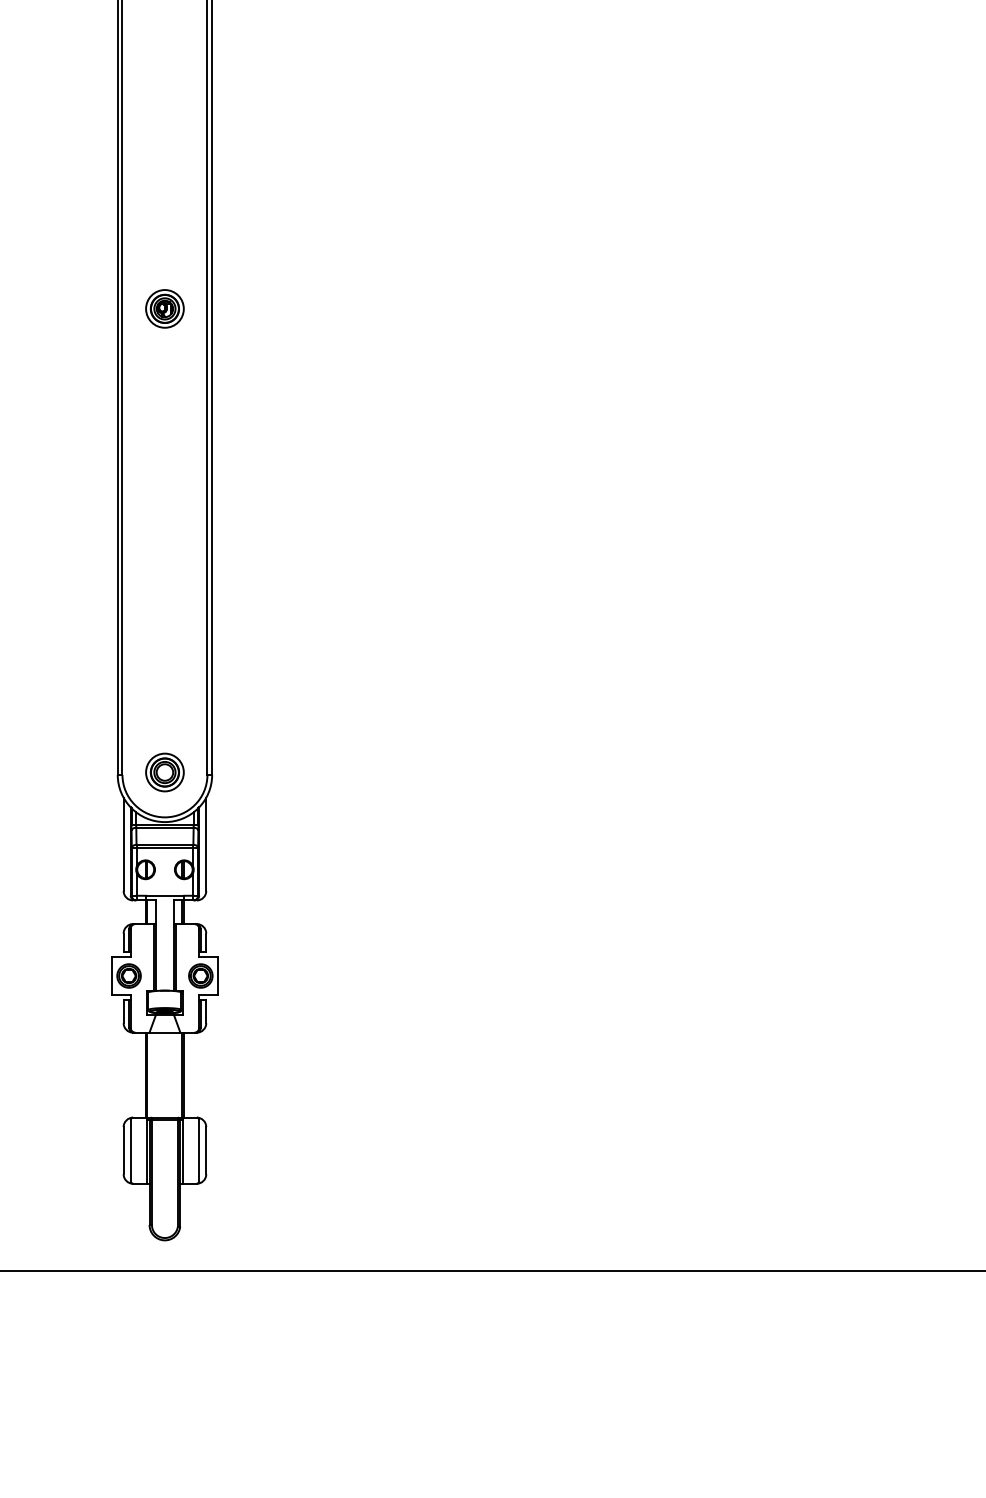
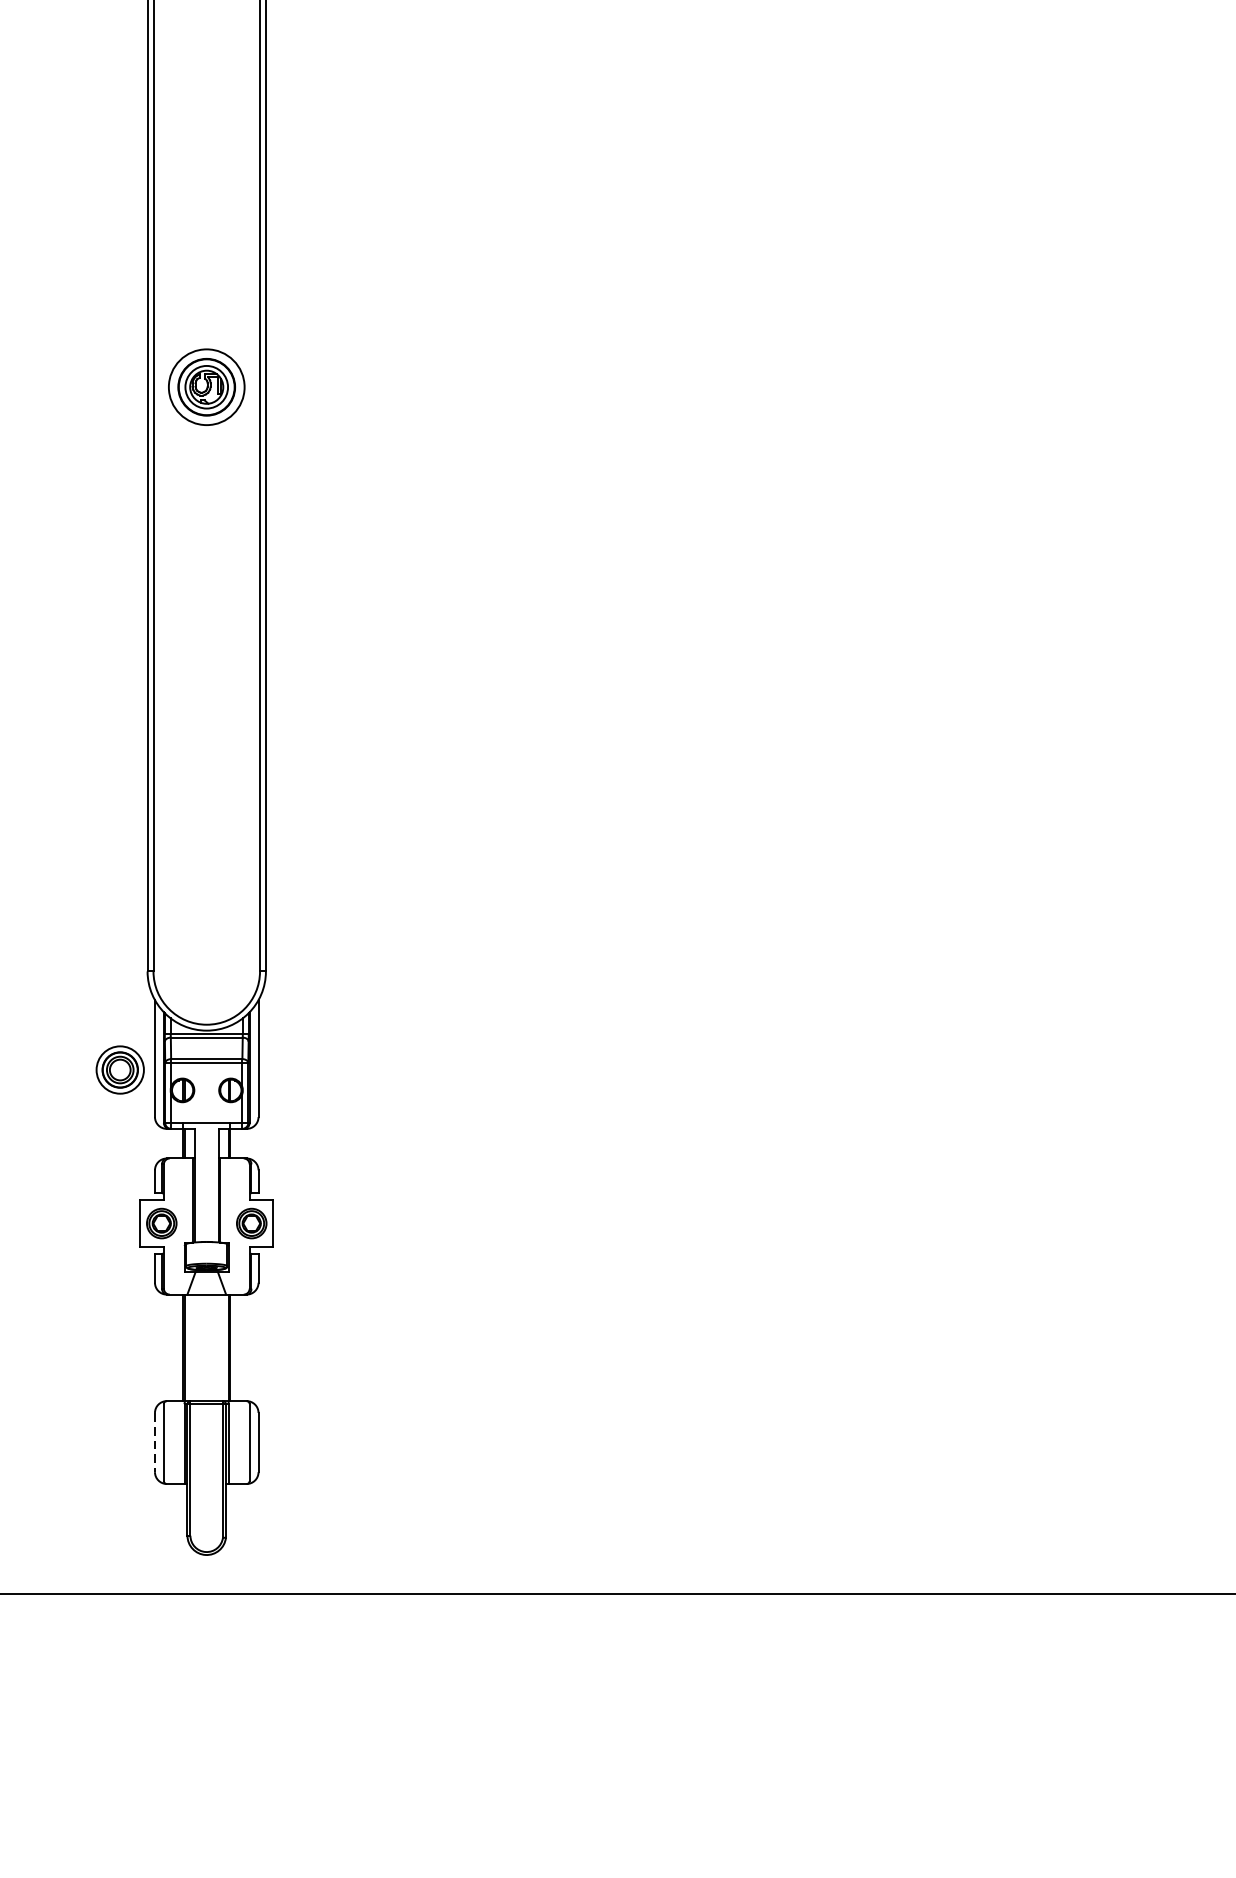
part: (164, 308) -> (206, 386), size x1.6
part: (164, 772) -> (119, 1070), moved
line: (123, 1150) -> (154, 1442), solid -> dashed

